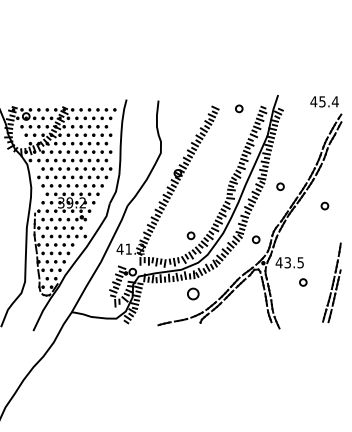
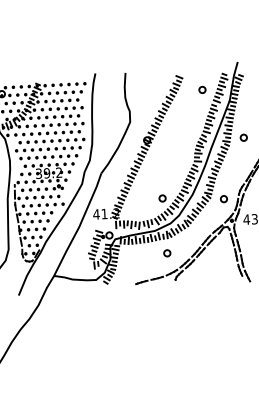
part: (239, 108) -> (202, 89), moved
part: (280, 186) -> (243, 137), moved
part: (192, 294) -> (166, 253), size x0.62

